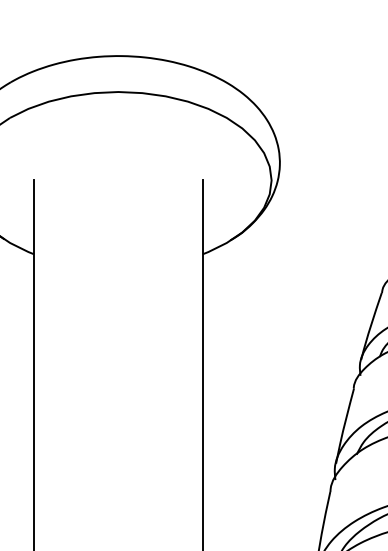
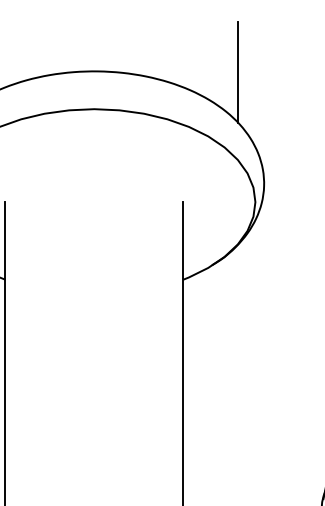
line: (254, 56) -> (237, 71), added

